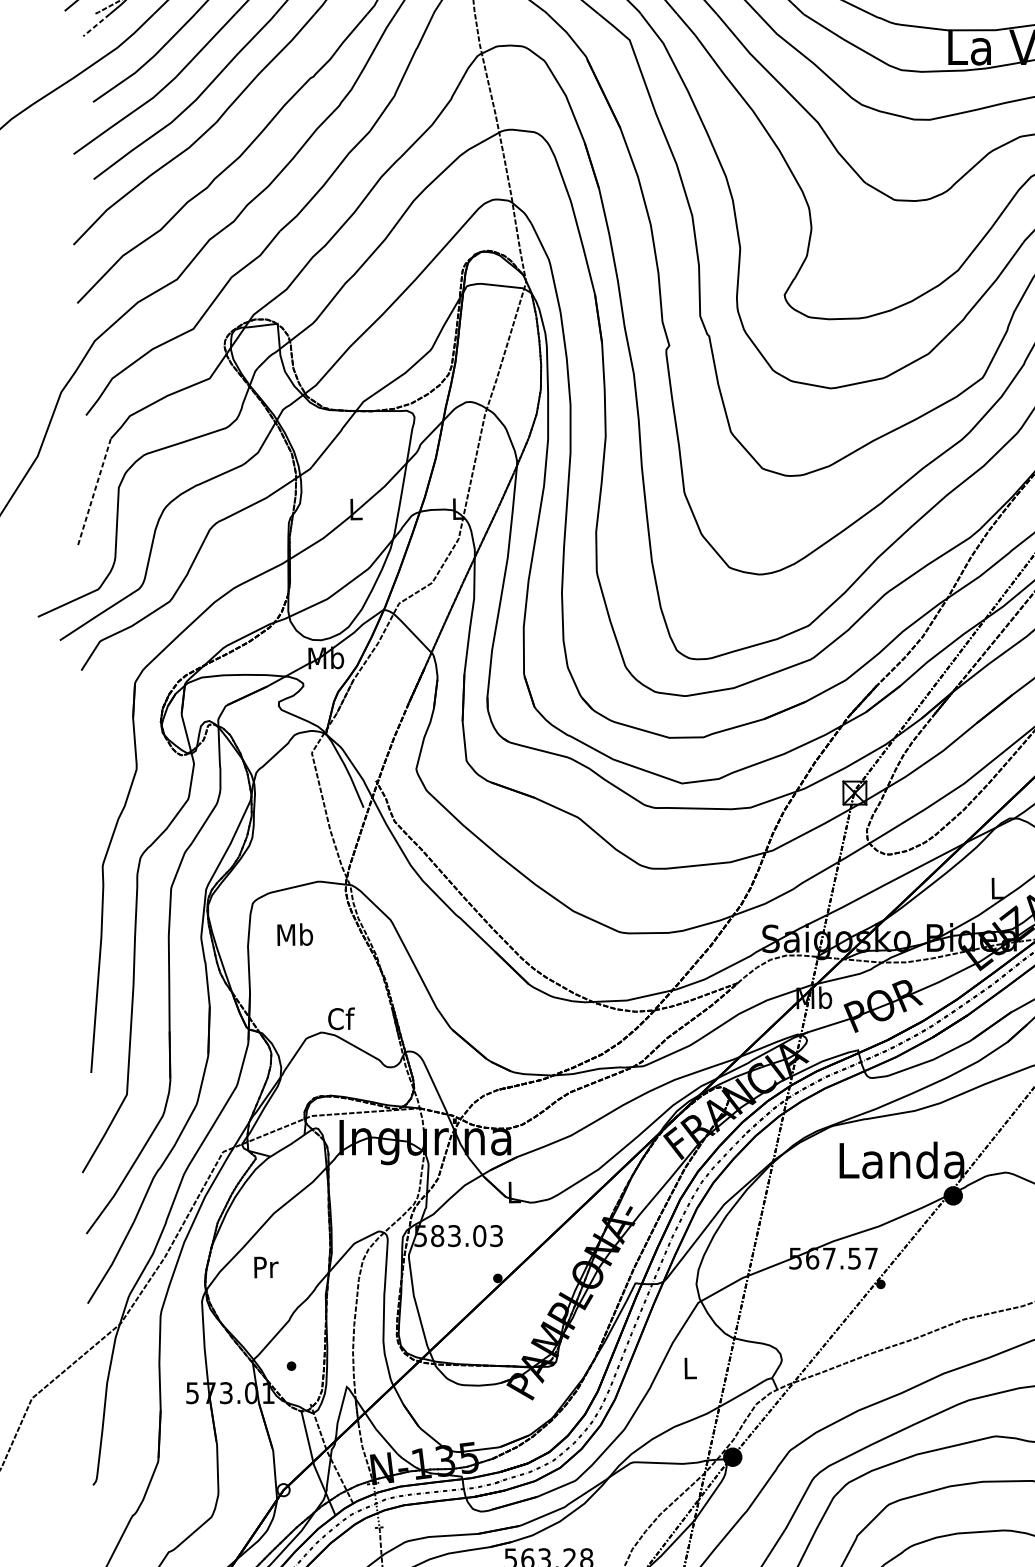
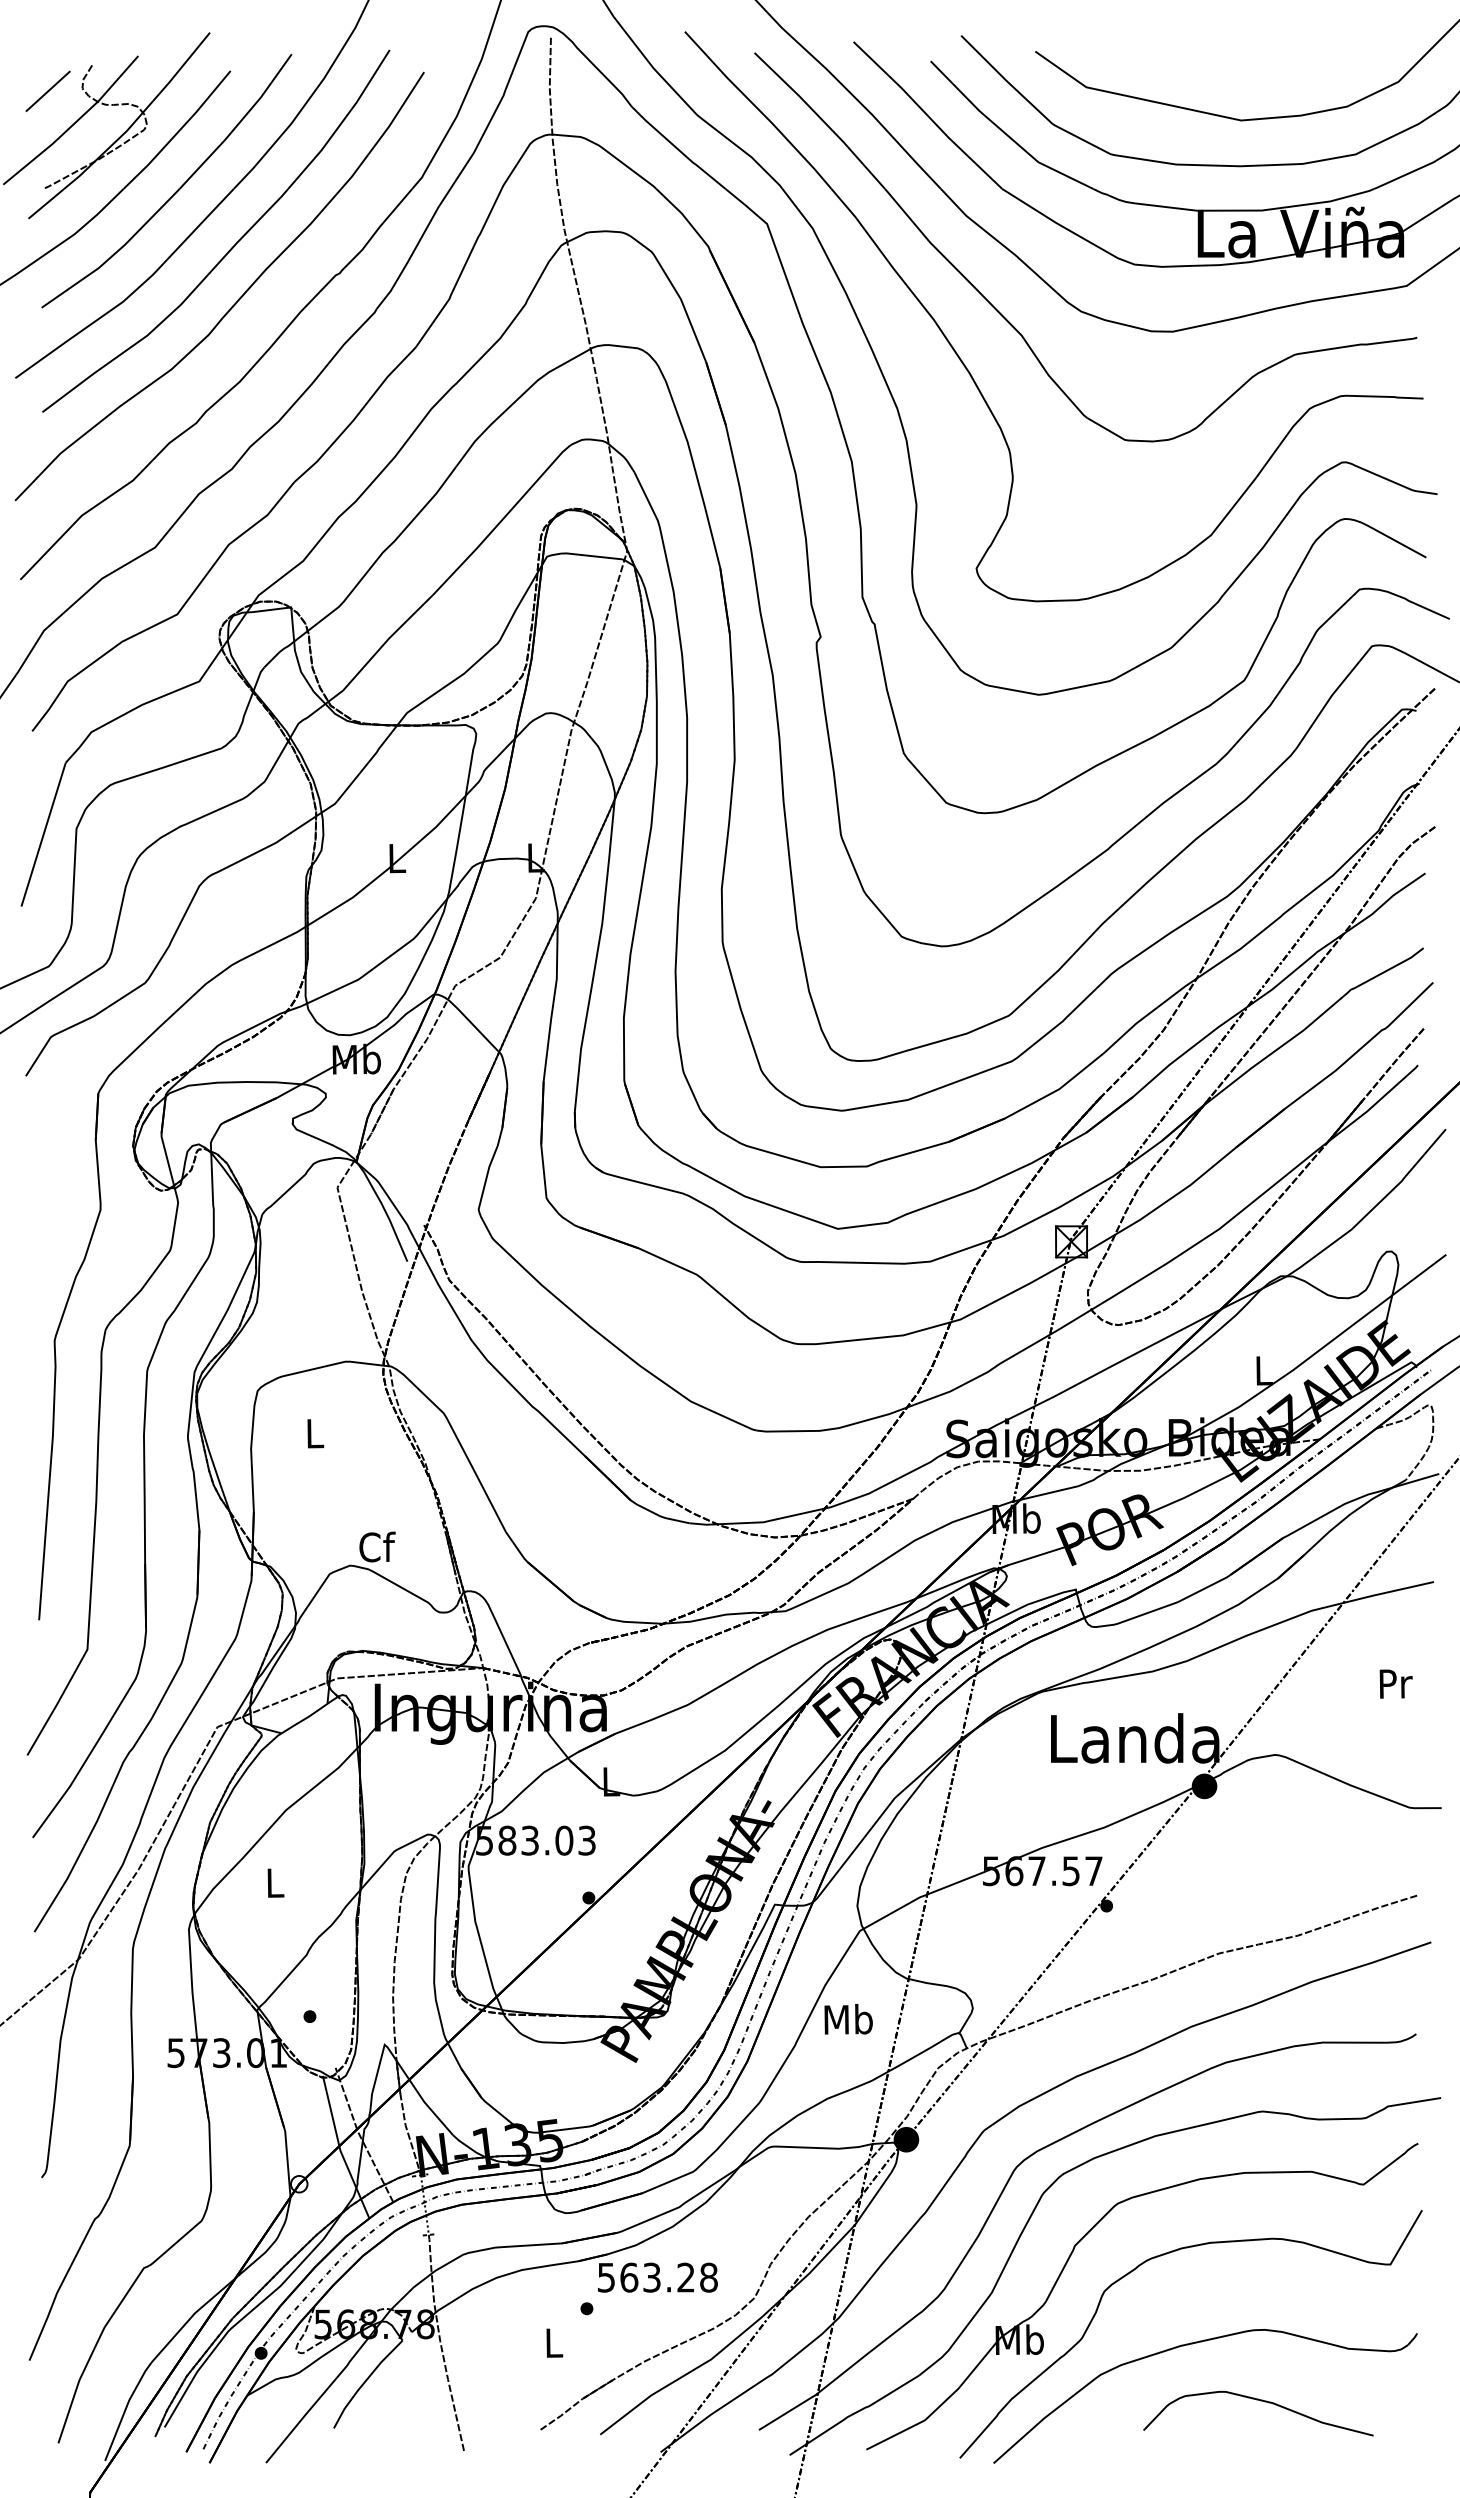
line: (95, 25) -> (45, 204), dashed -> solid
line: (94, 491) -> (43, 834), dashed -> solid
text: (294, 934) -> (314, 1432), Mb -> L
text: (266, 1266) -> (275, 1882), Pr -> L
text: (689, 1367) -> (848, 2018), L -> Mb

